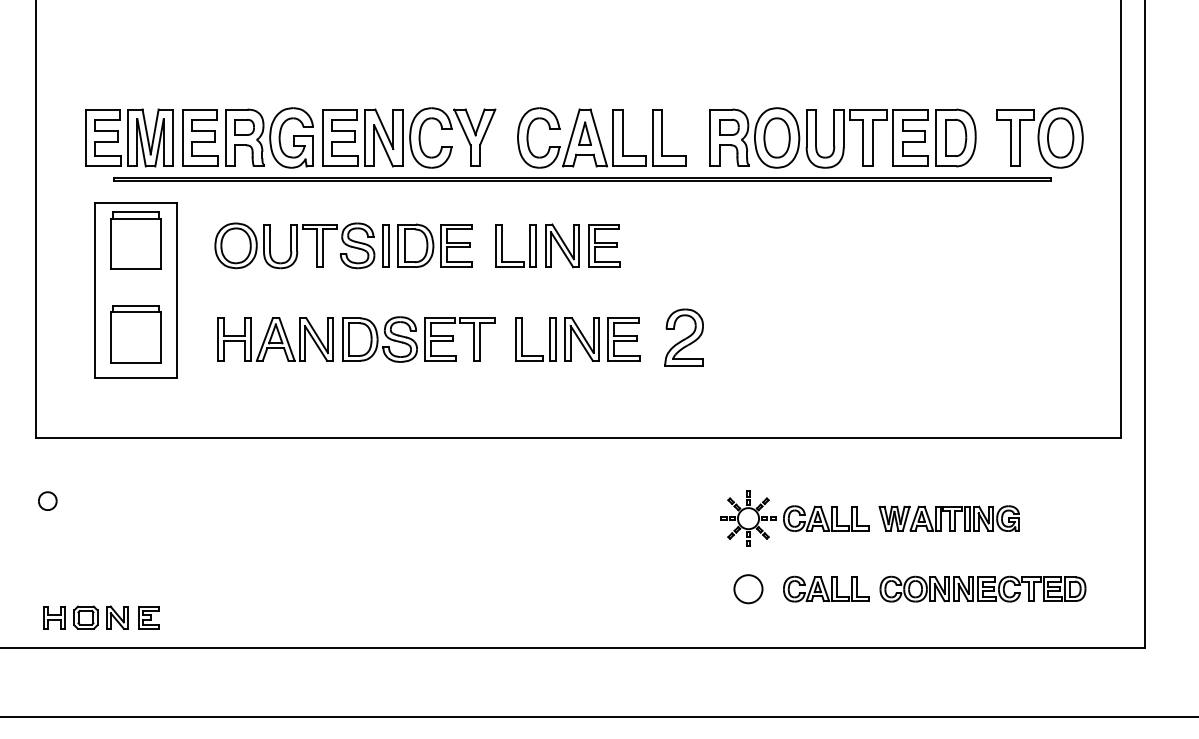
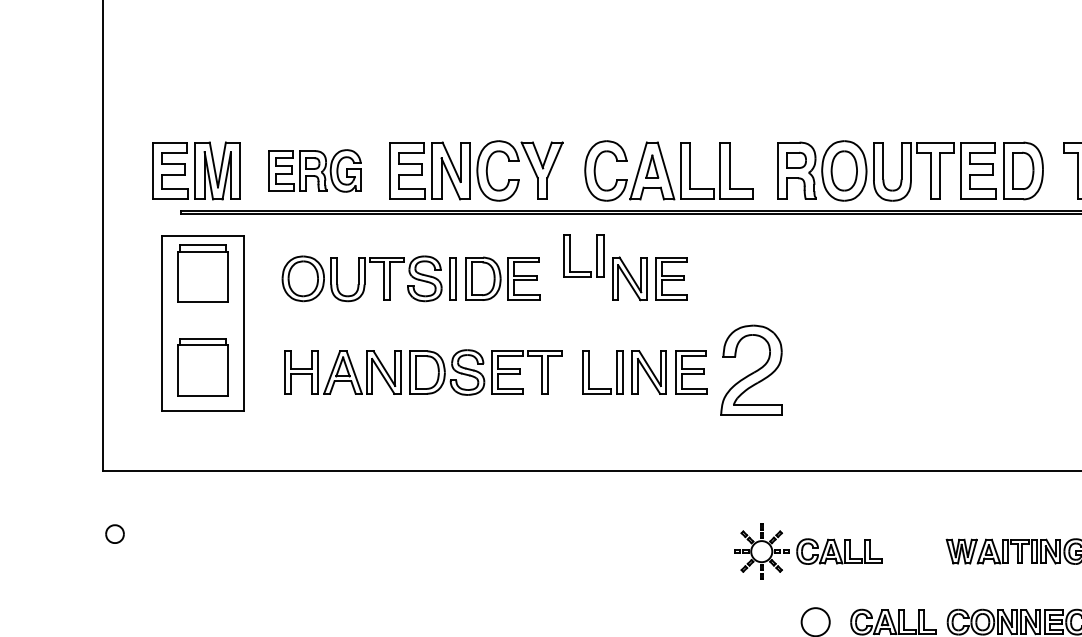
part: (247, 137) -> (314, 170), size x0.7
part: (502, 245) -> (569, 255), moved
part: (683, 337) -> (750, 370), size x1.6
part: (794, 518) -> (807, 551), moved

